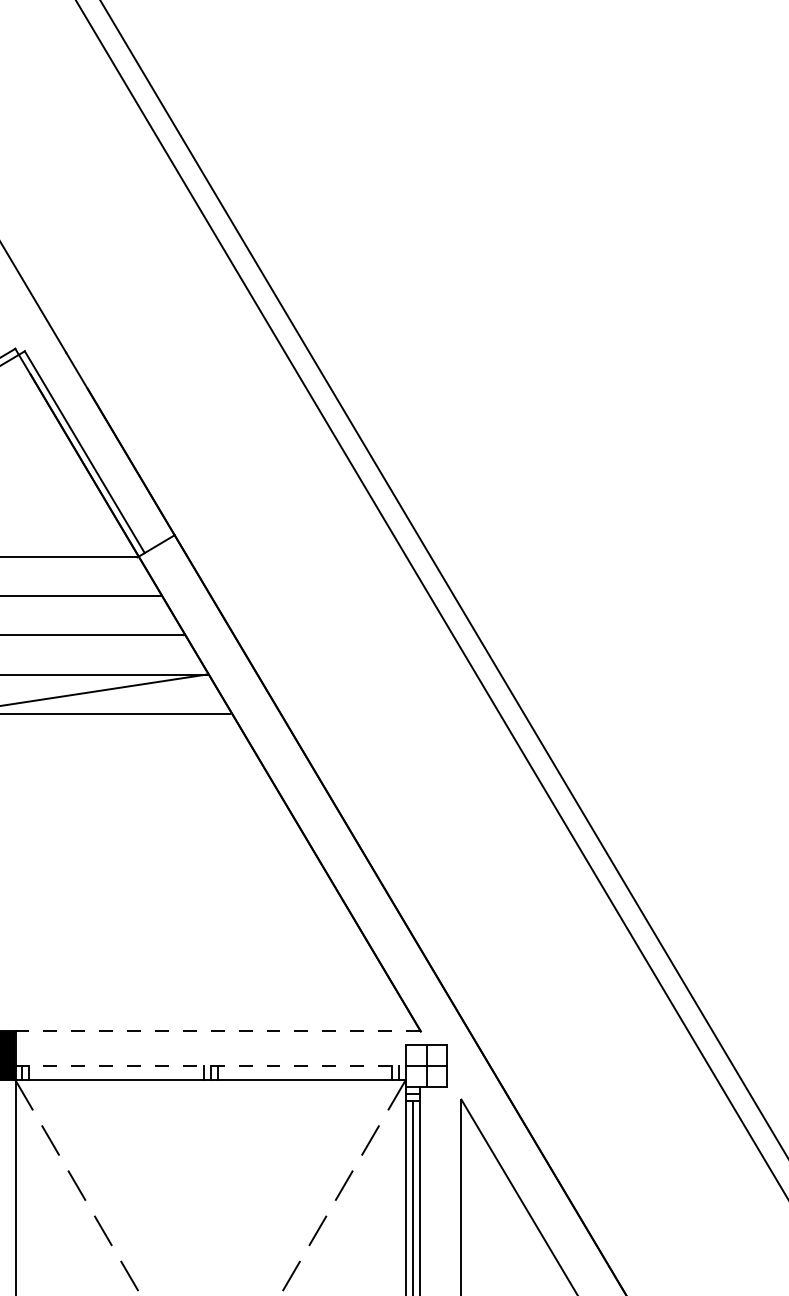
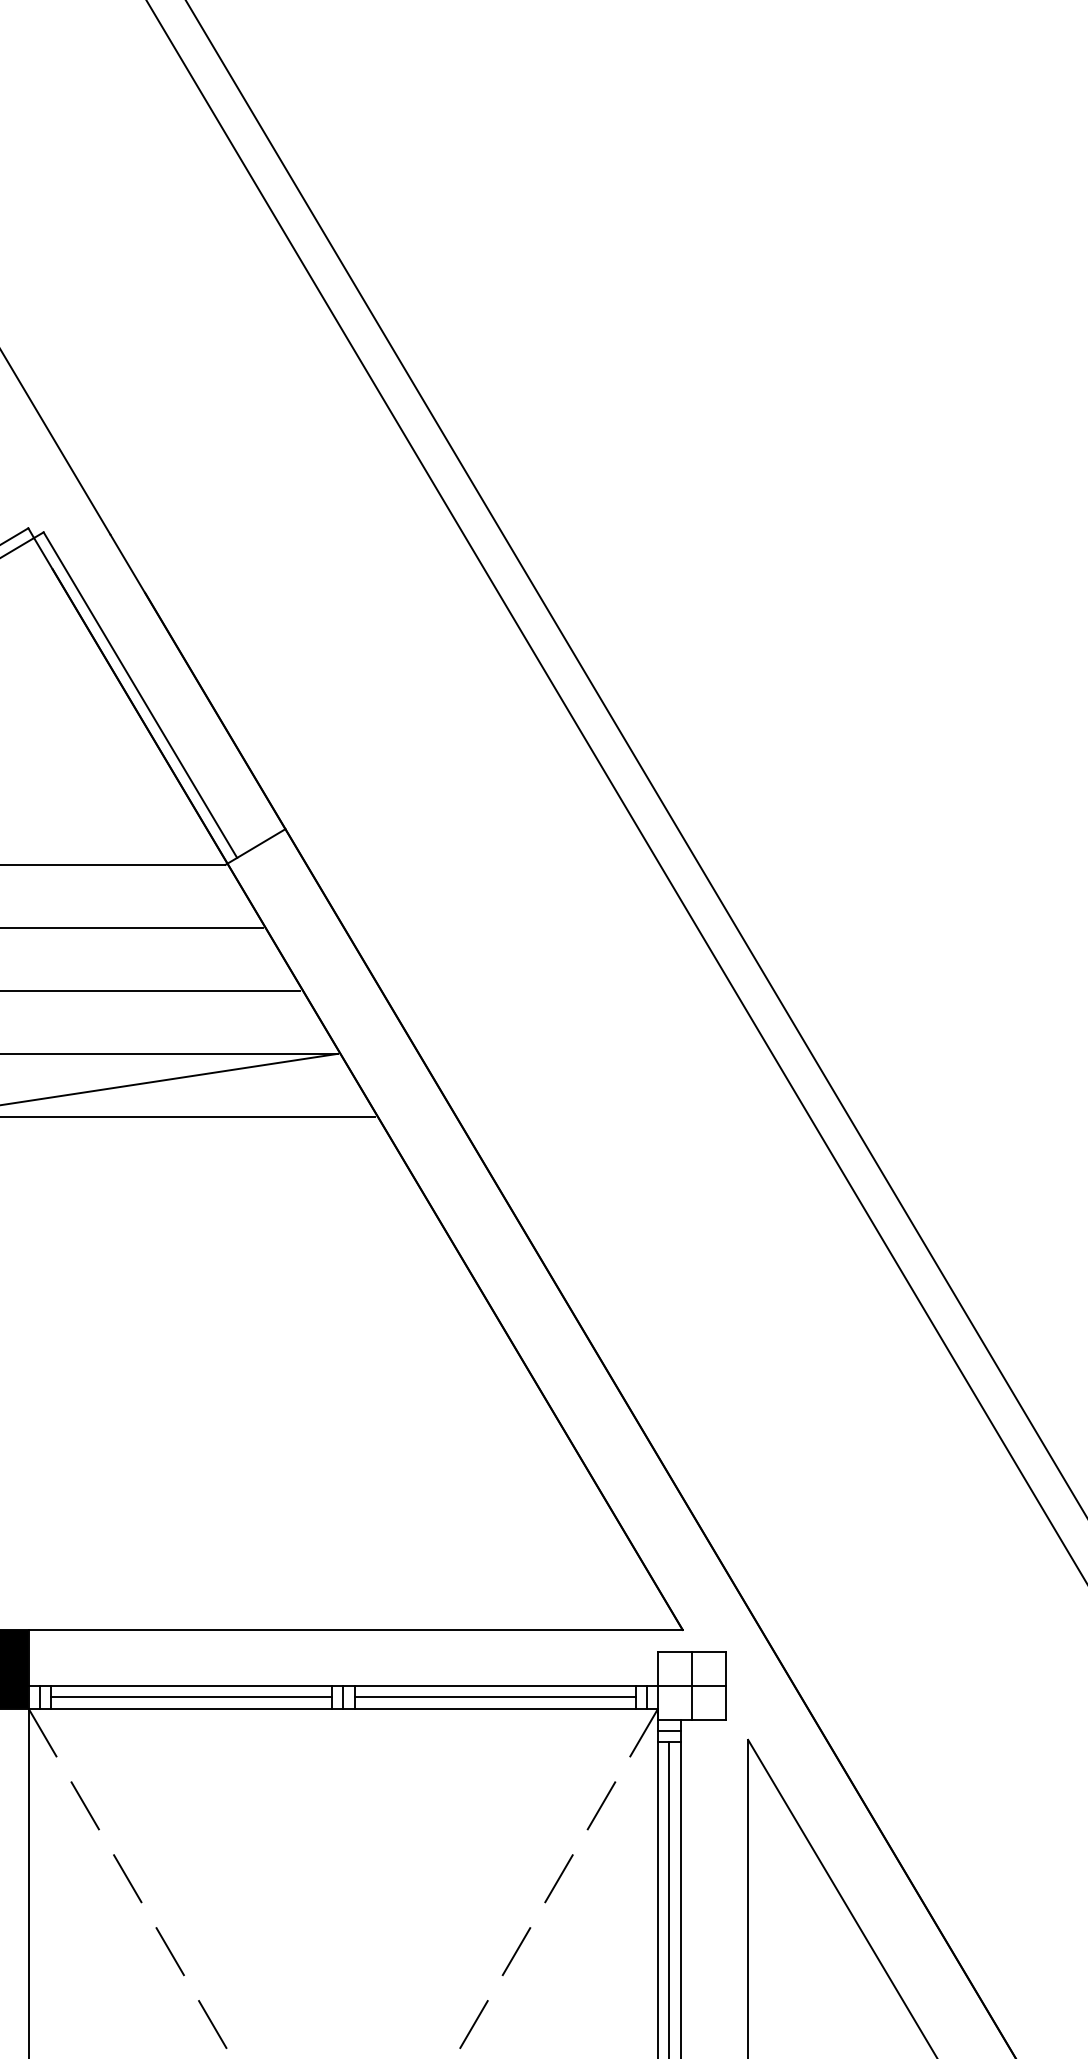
line: (218, 1031) -> (356, 1629), dashed -> solid
line: (211, 1066) -> (344, 1686), dashed -> solid
line: (116, 1073) -> (191, 1697), added
line: (304, 1073) -> (494, 1697), added

